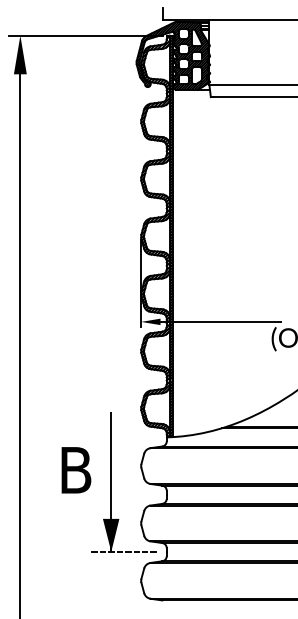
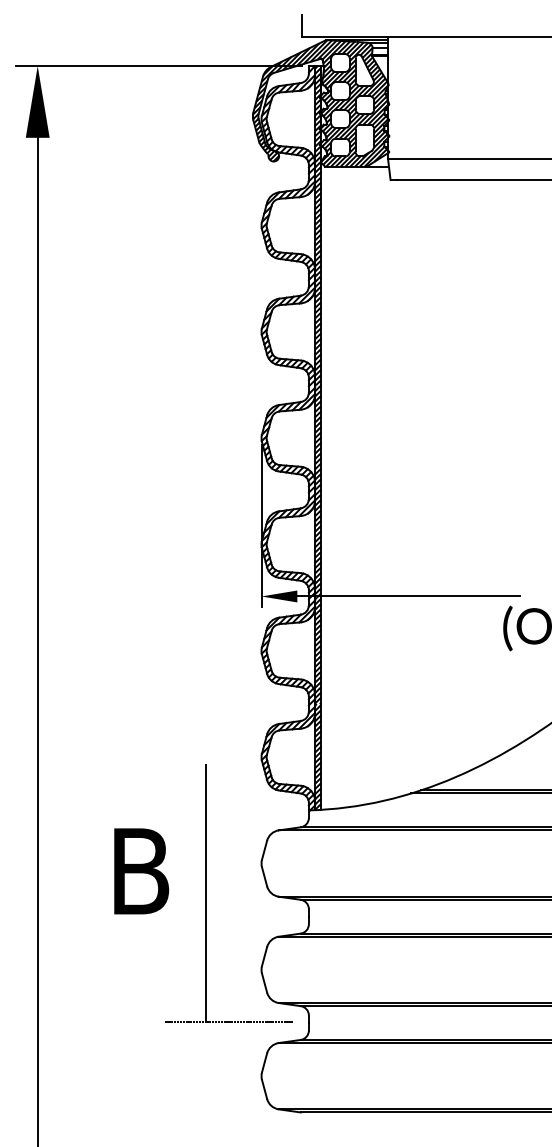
fill: (110, 534) -> (204, 990), removed

